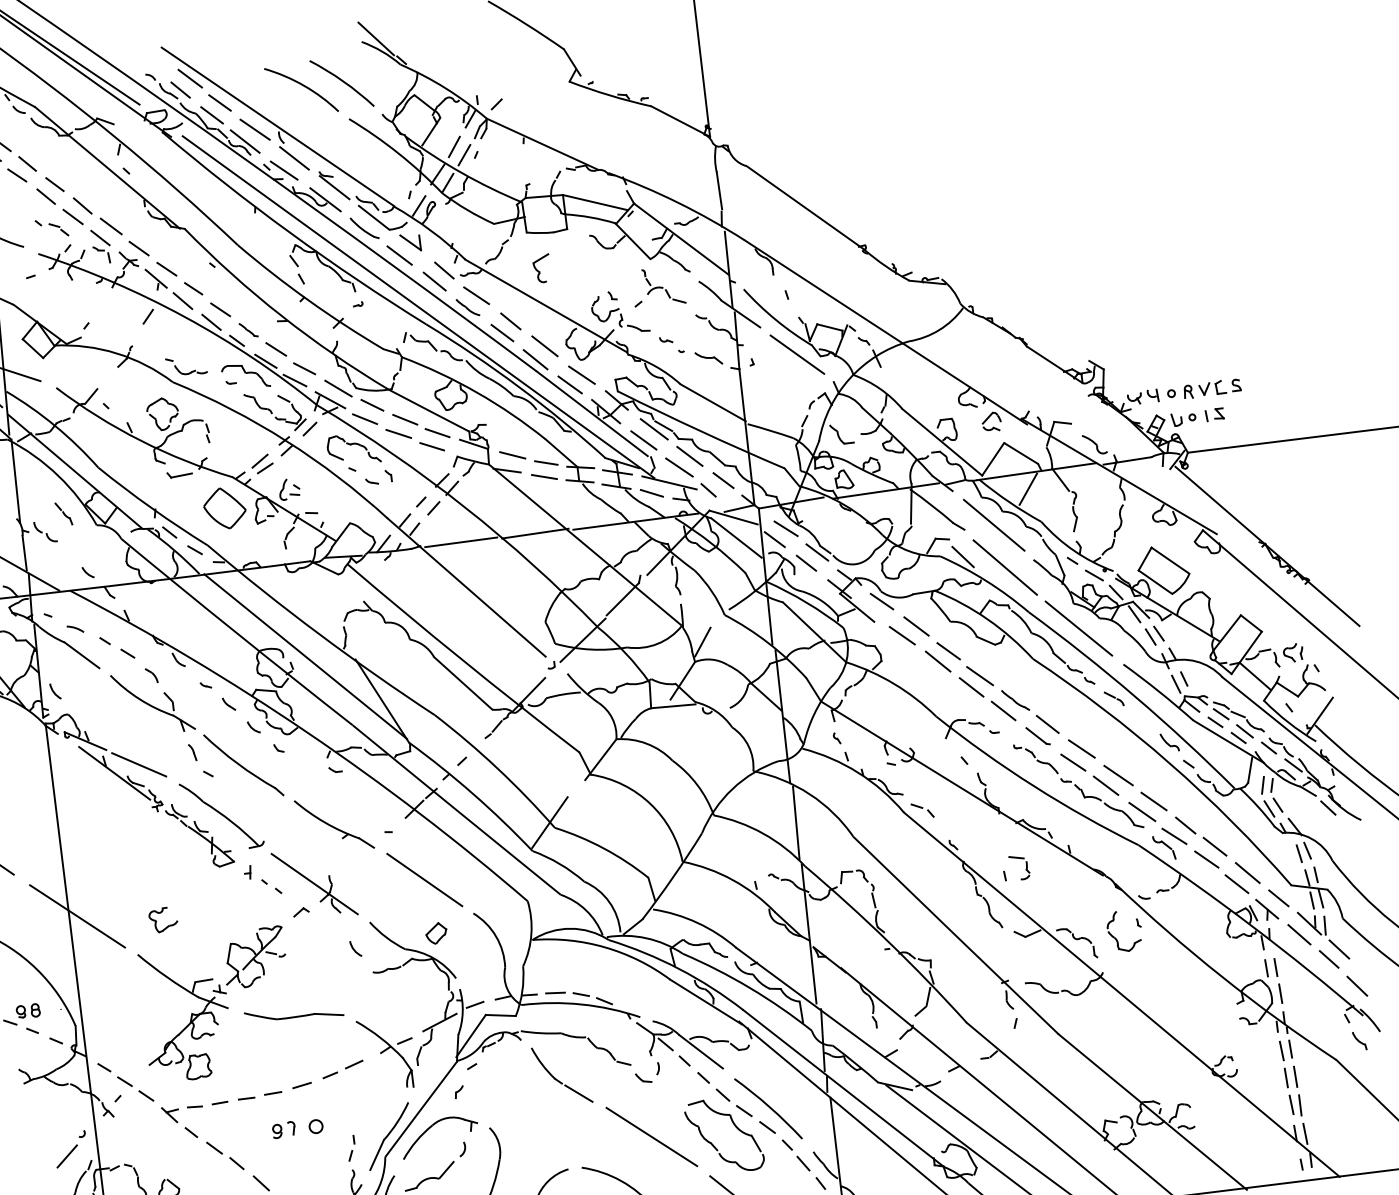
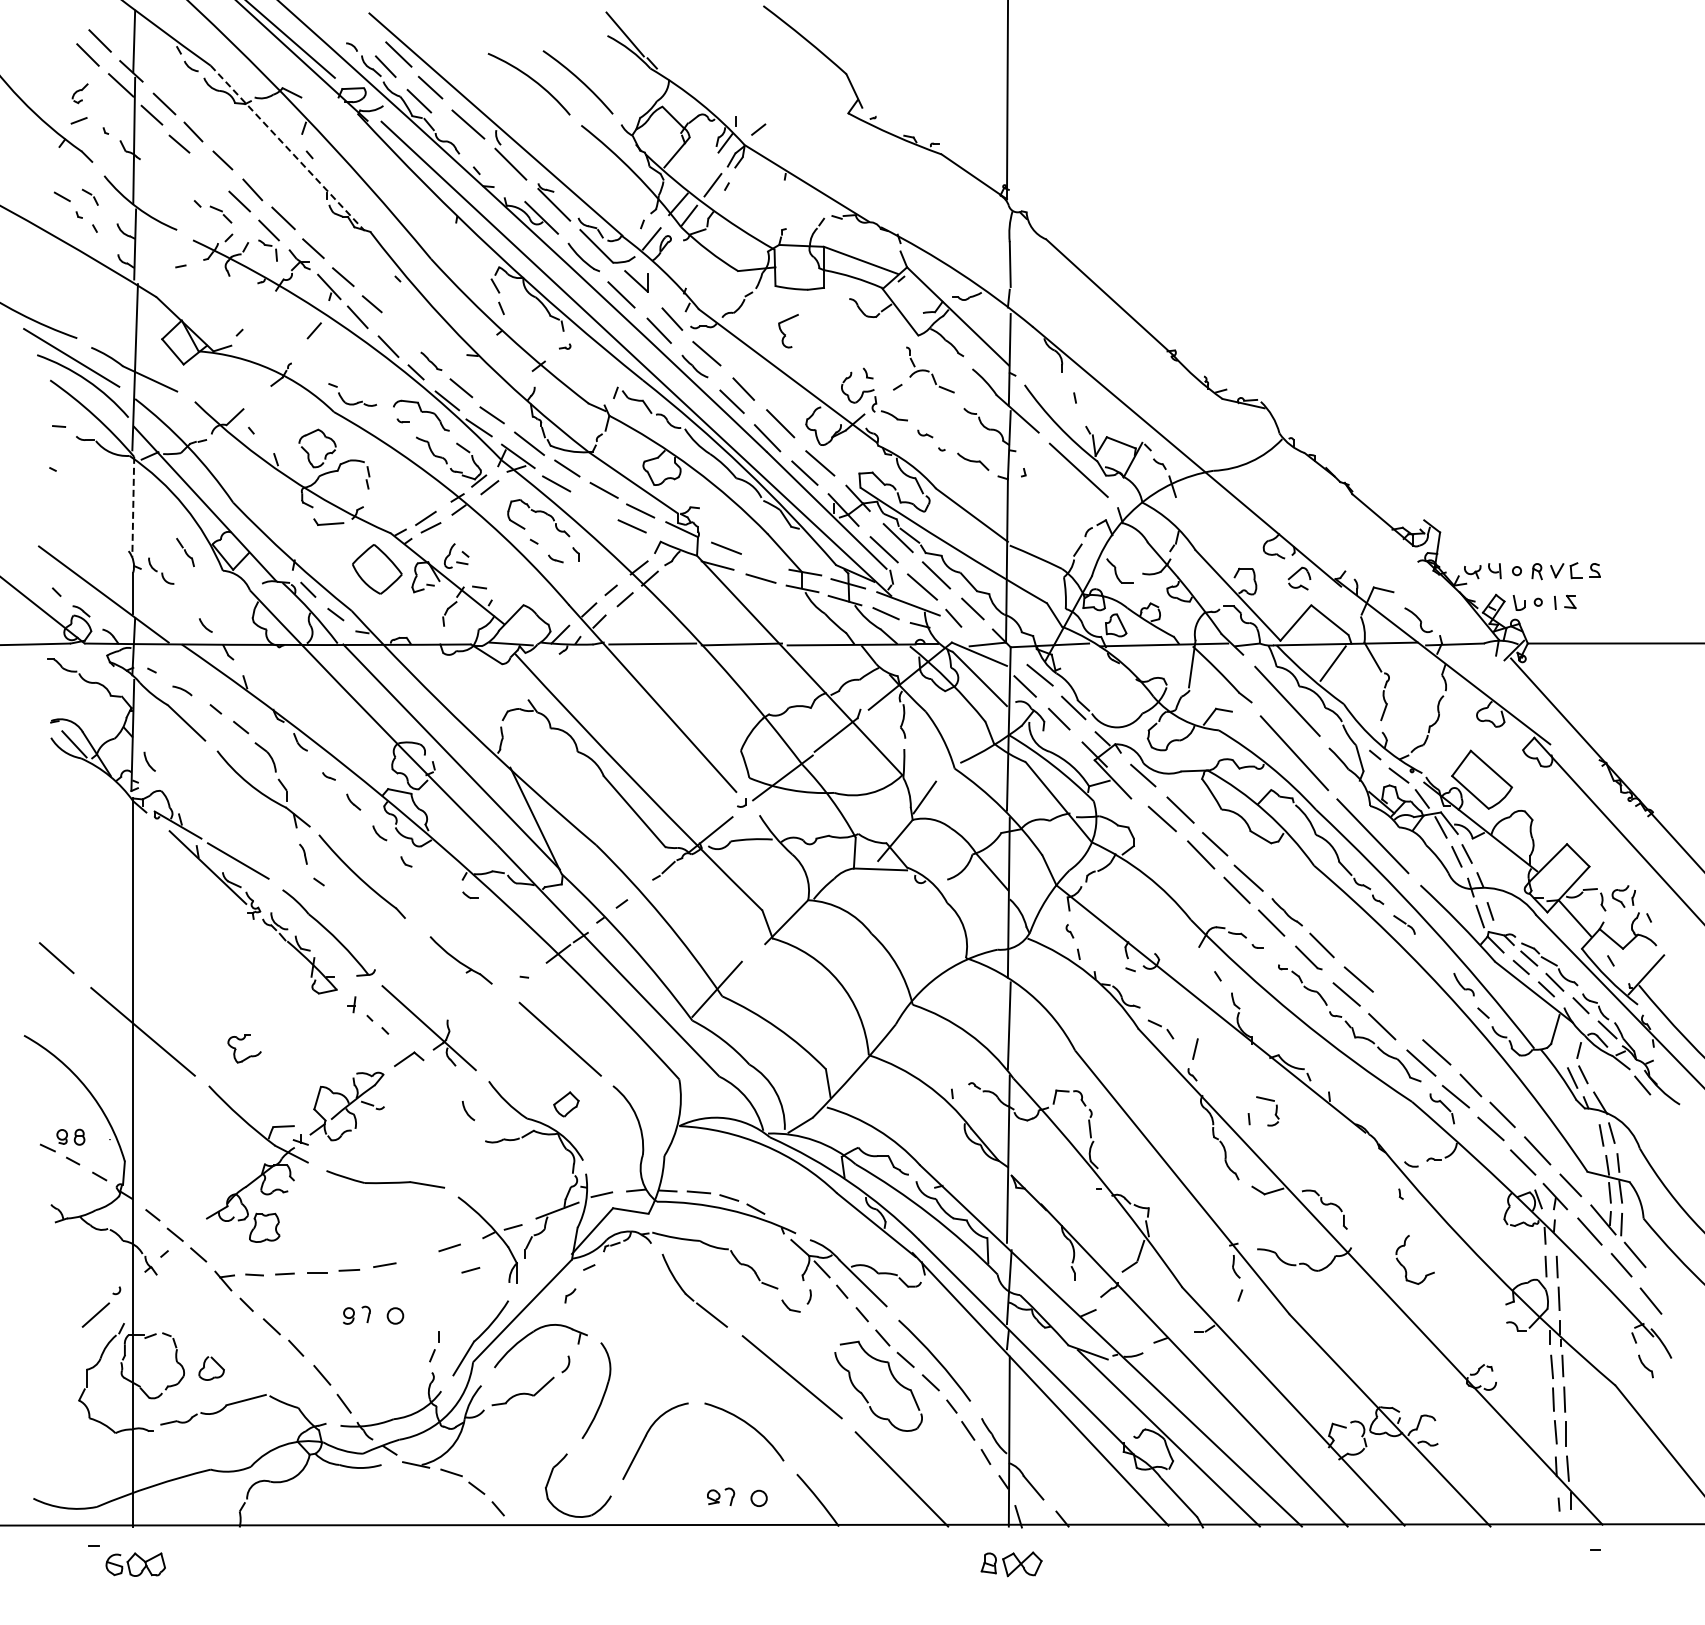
line: (244, 141) -> (454, 136), removed
line: (454, 146) -> (702, 173), removed
line: (107, 168) -> (287, 148), solid -> dashed
line: (283, 170) -> (496, 176), removed
line: (45, 196) -> (210, 173), removed
line: (220, 310) -> (400, 333), removed
line: (398, 433) -> (594, 505), removed
line: (546, 463) -> (765, 562), removed
line: (16, 481) -> (133, 506), solid -> dashed
line: (962, 557) -> (1245, 734), removed
part: (151, 675) -> (266, 756), size x1.6
line: (1118, 774) -> (1398, 1015), removed
line: (1262, 784) -> (1195, 1048), moved
part: (333, 824) -> (460, 960), size x0.7
part: (300, 912) -> (408, 1059), size x1.6
part: (1116, 938) -> (1405, 1267), moved
line: (330, 1075) -> (470, 1270), moved

